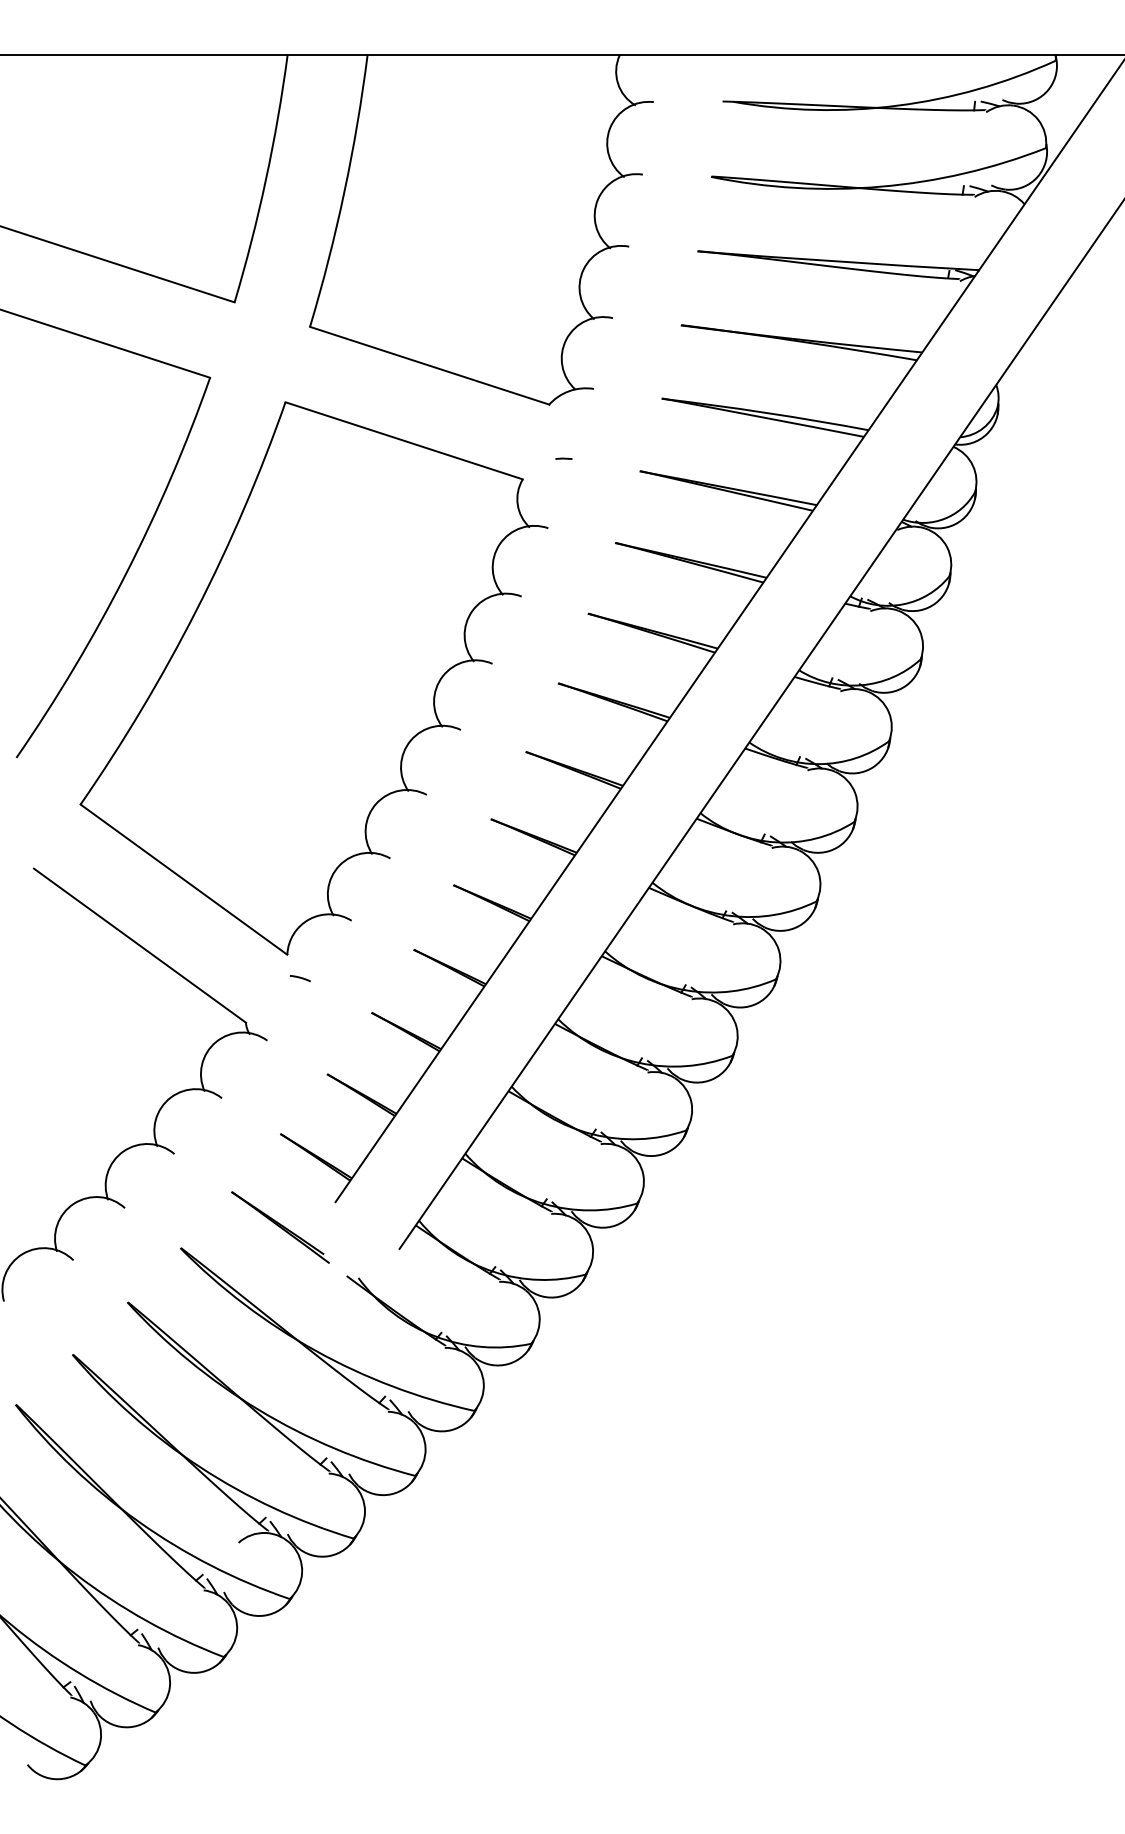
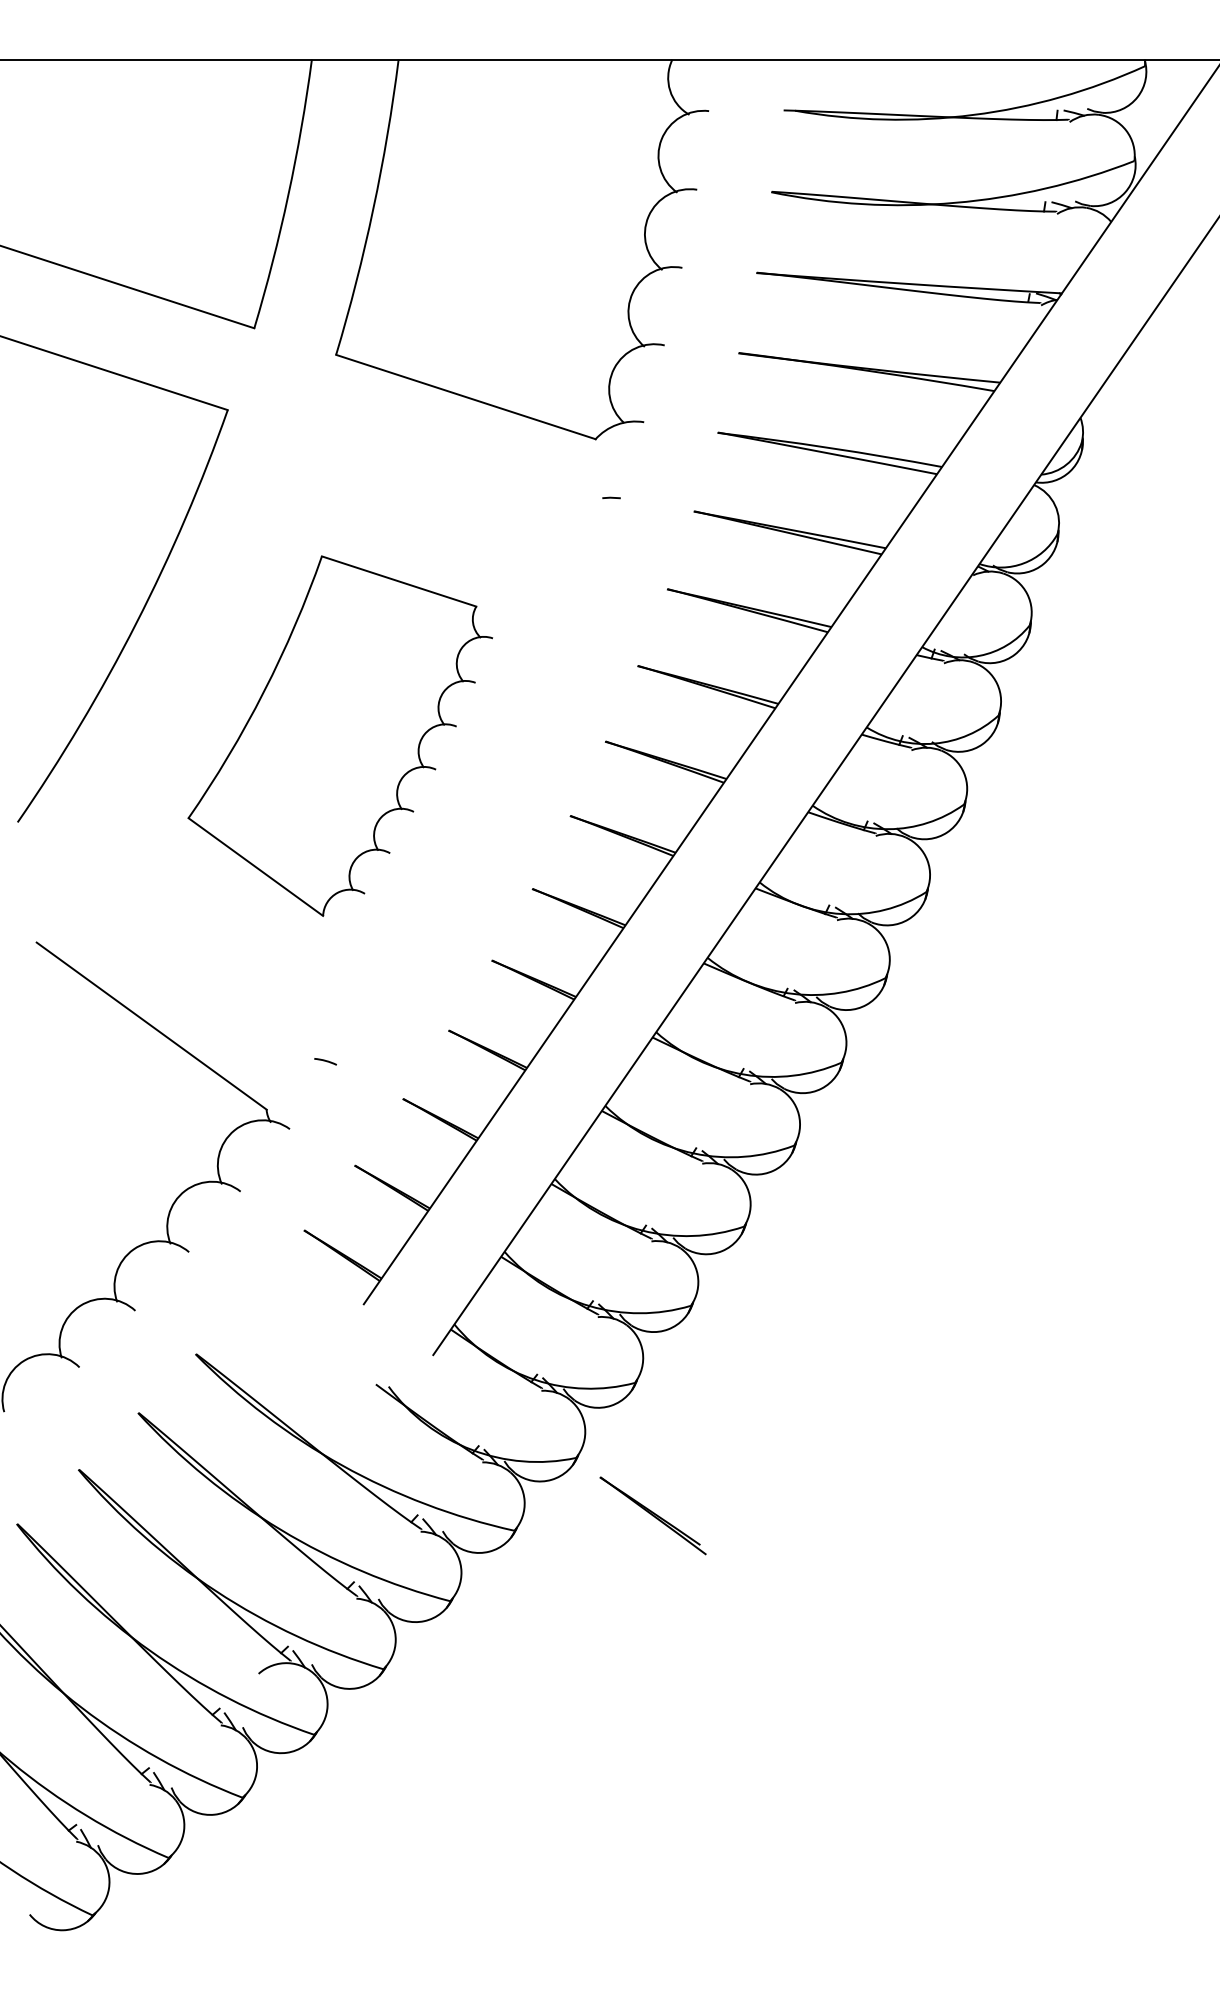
part: (314, 677) -> (340, 735), size x0.6
part: (279, 1227) -> (652, 1515), moved

